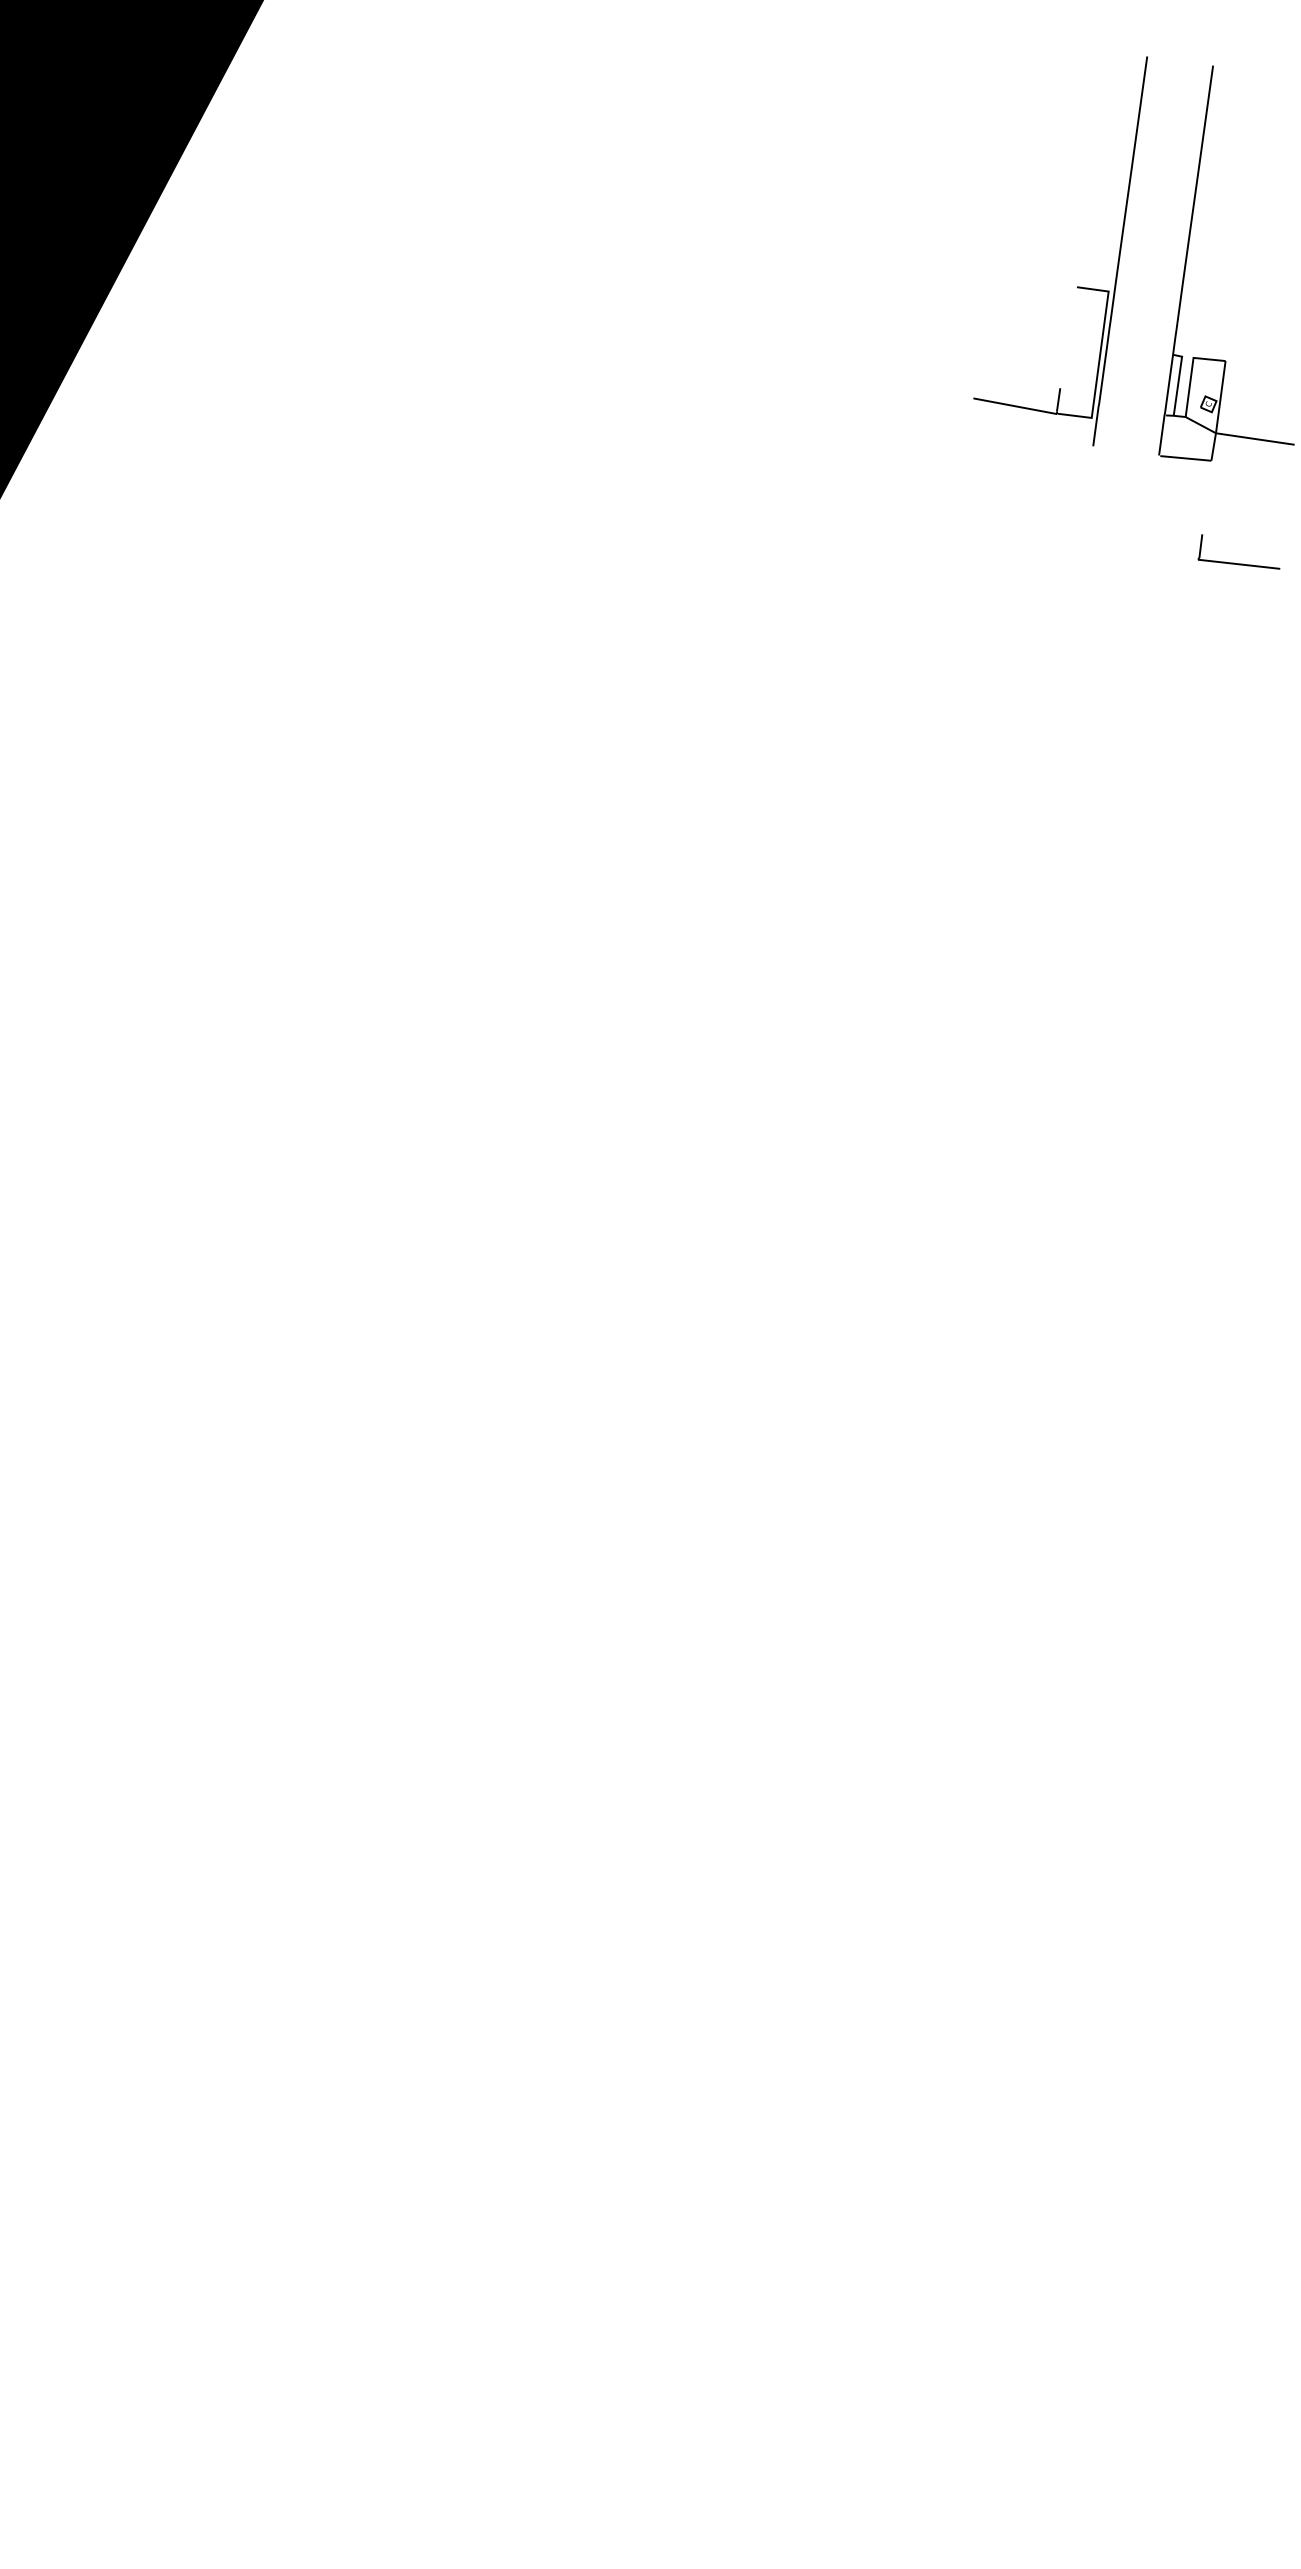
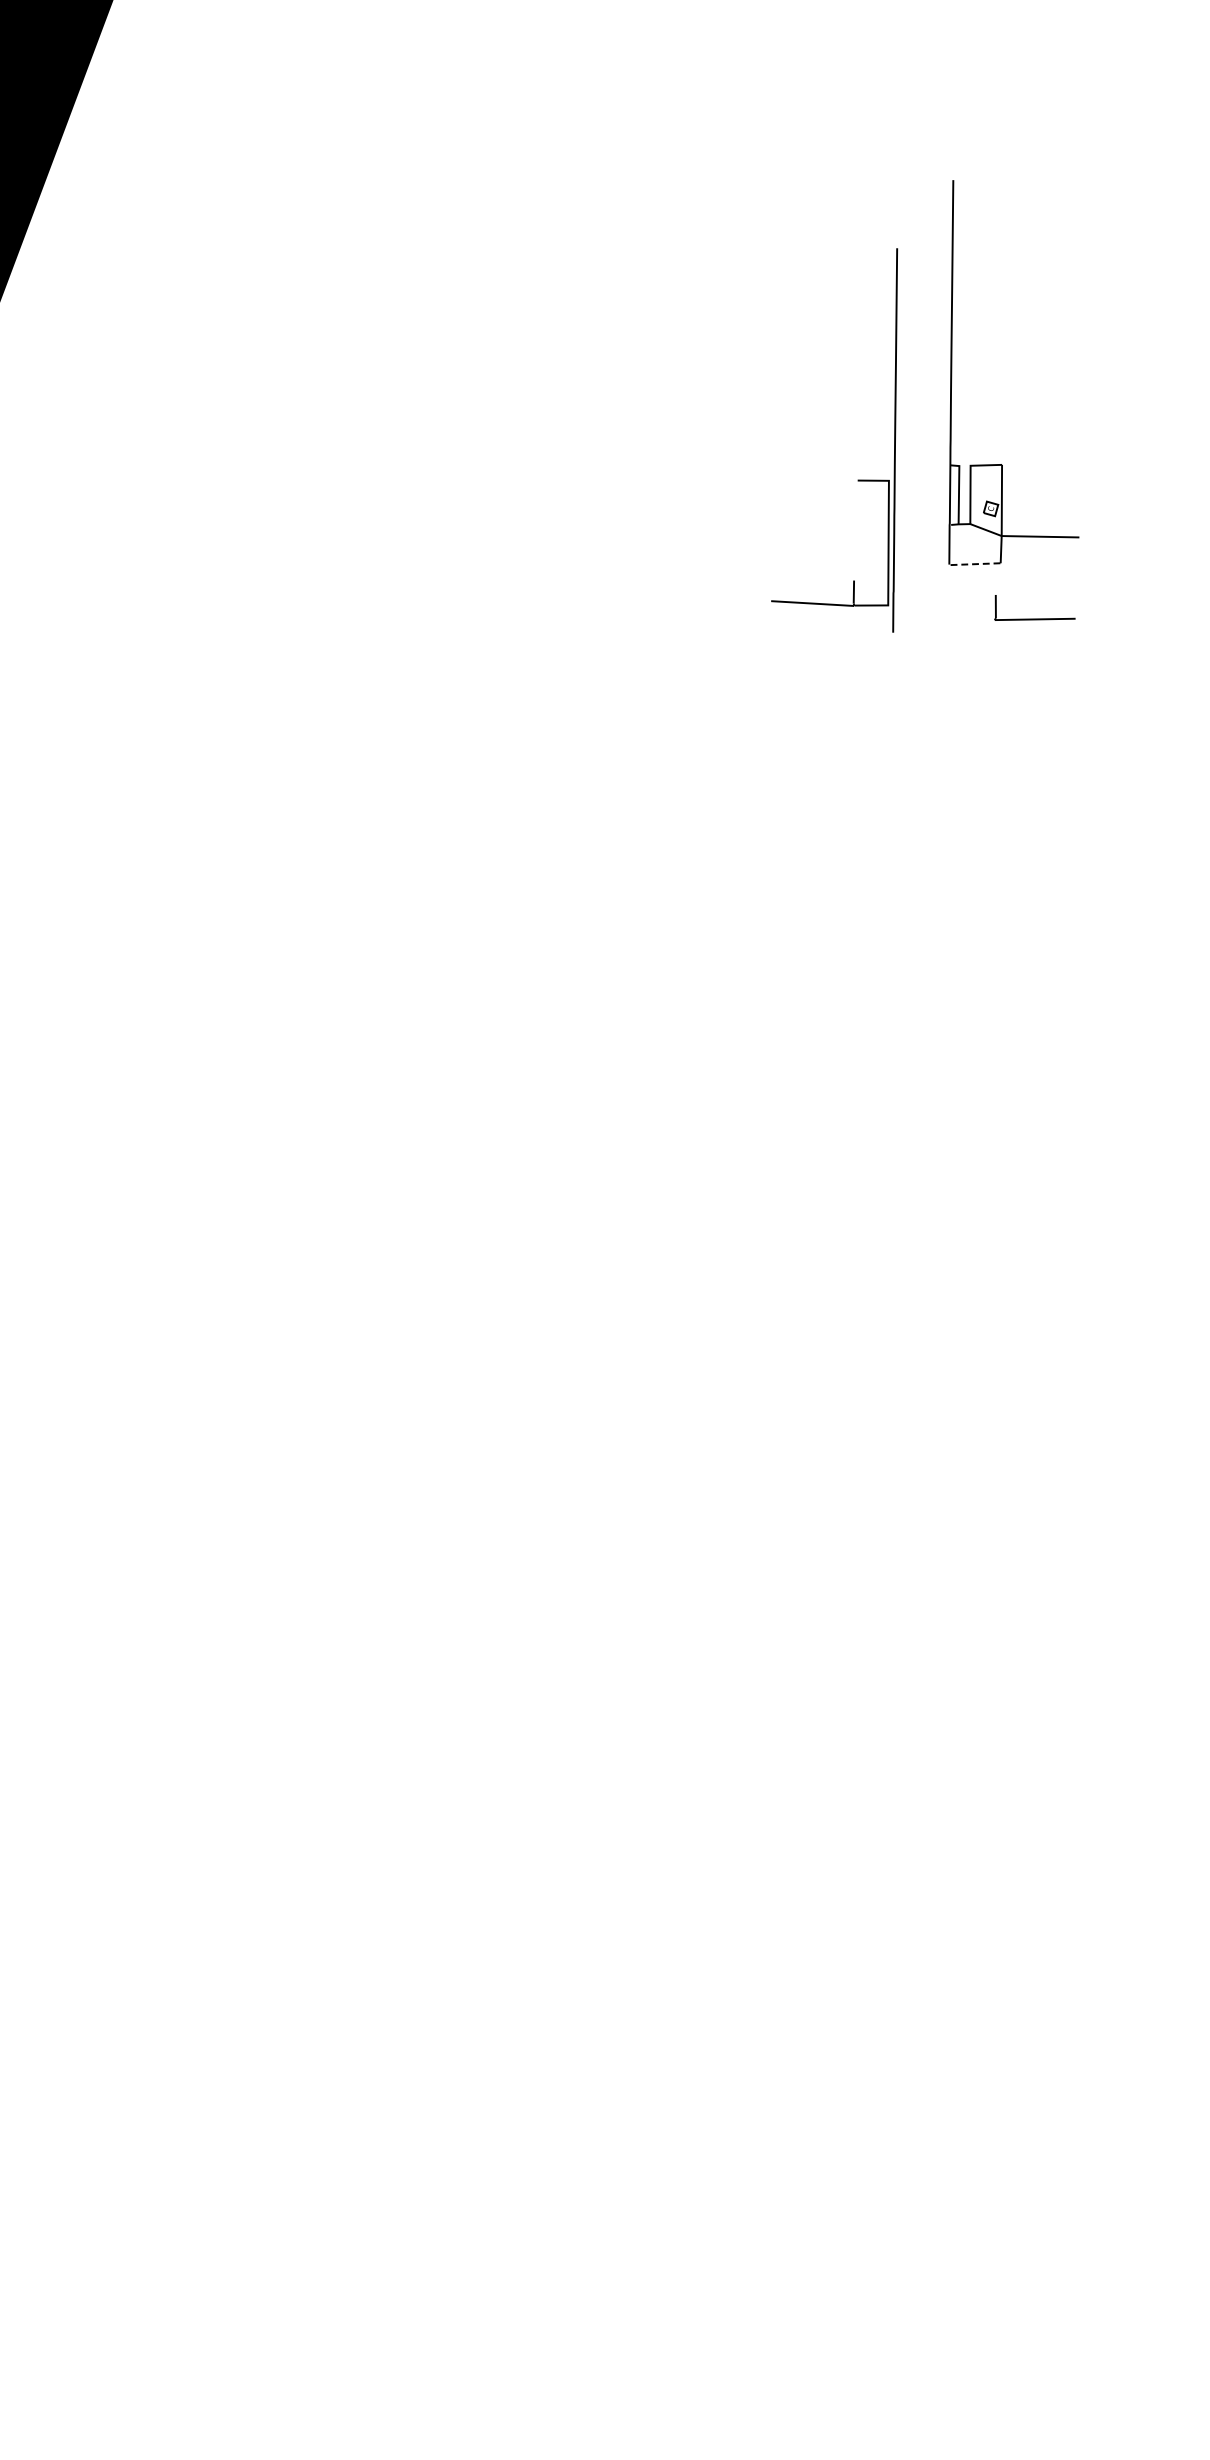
part: (1077, 286) -> (858, 479), moved
line: (1185, 458) -> (975, 564), solid -> dashed
part: (1234, 562) -> (1030, 618), moved

